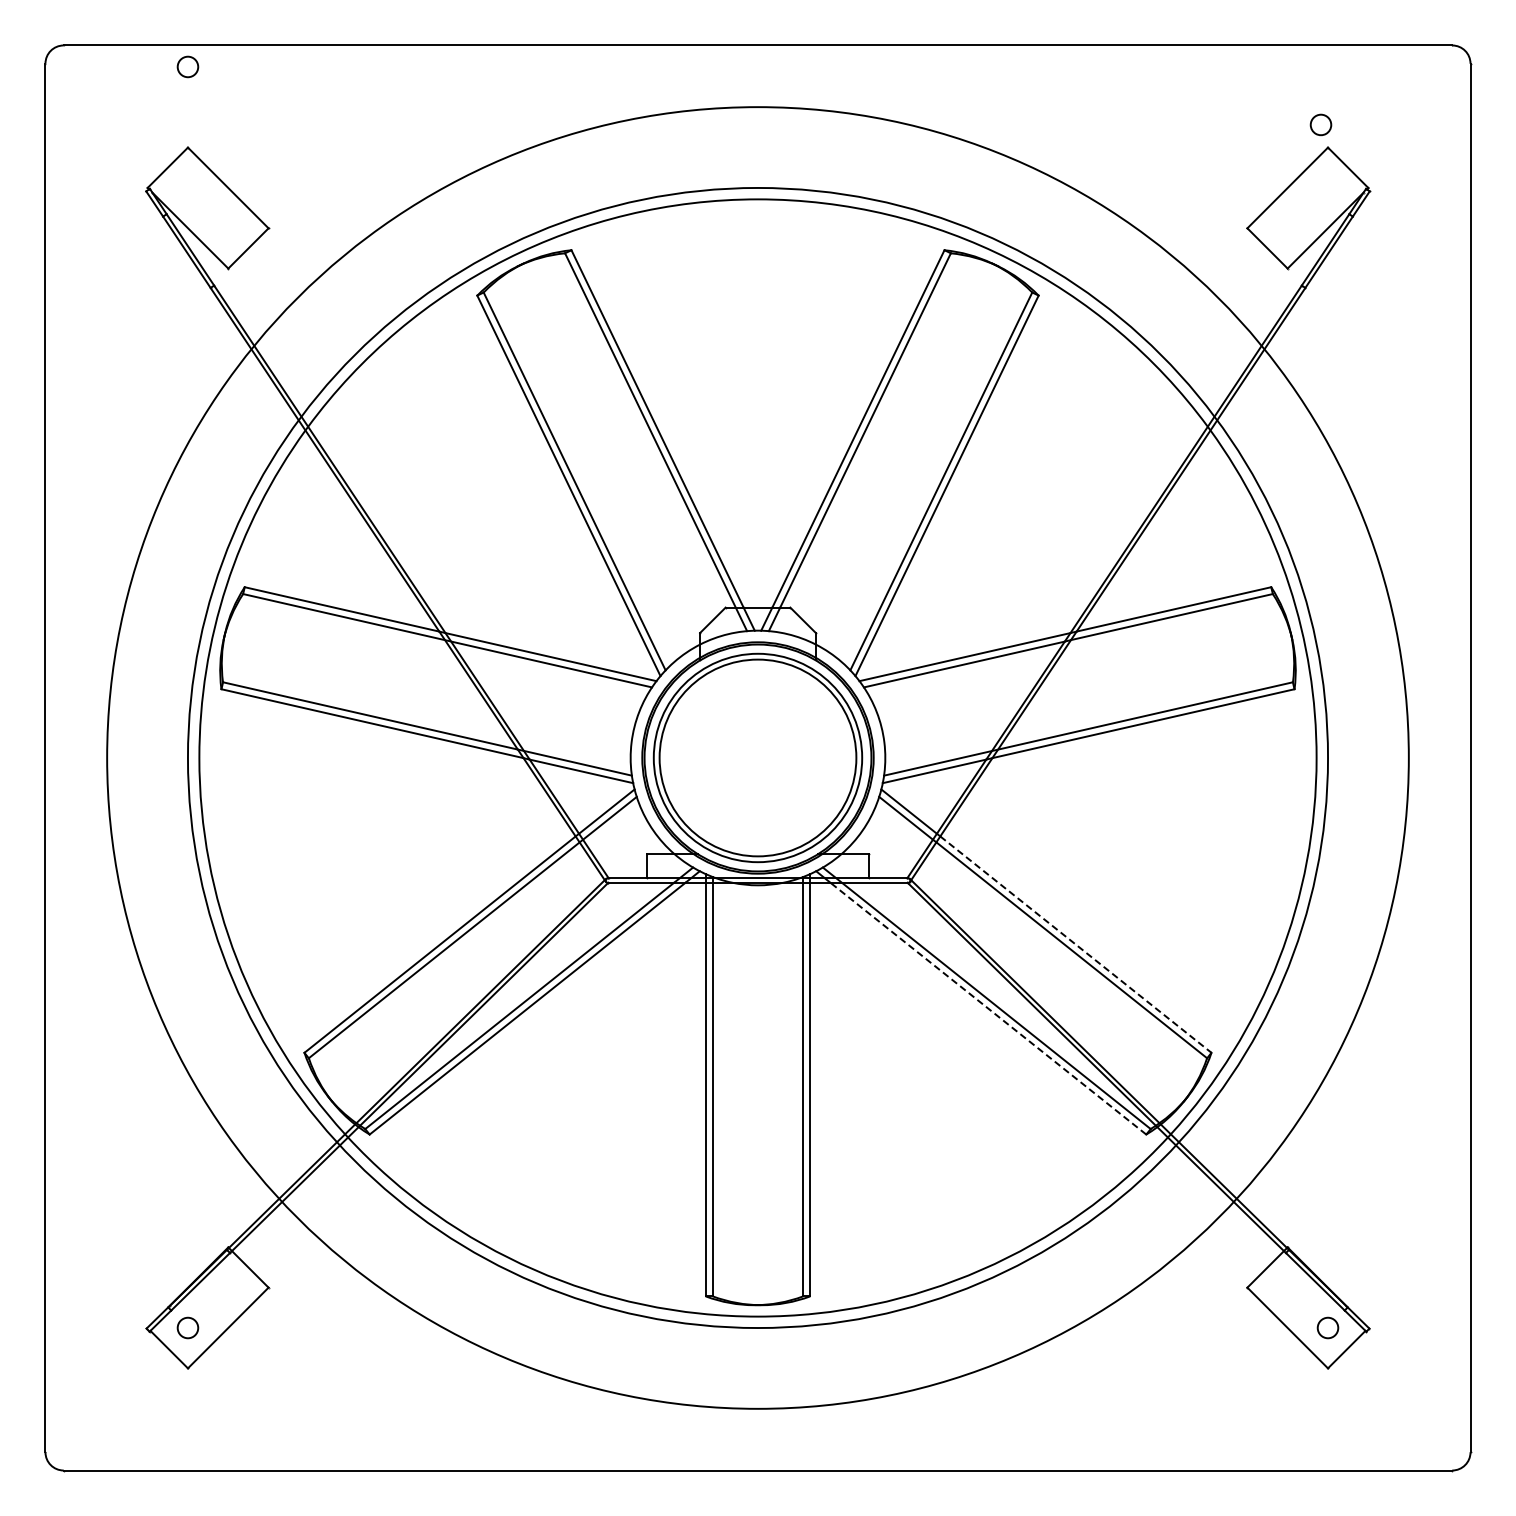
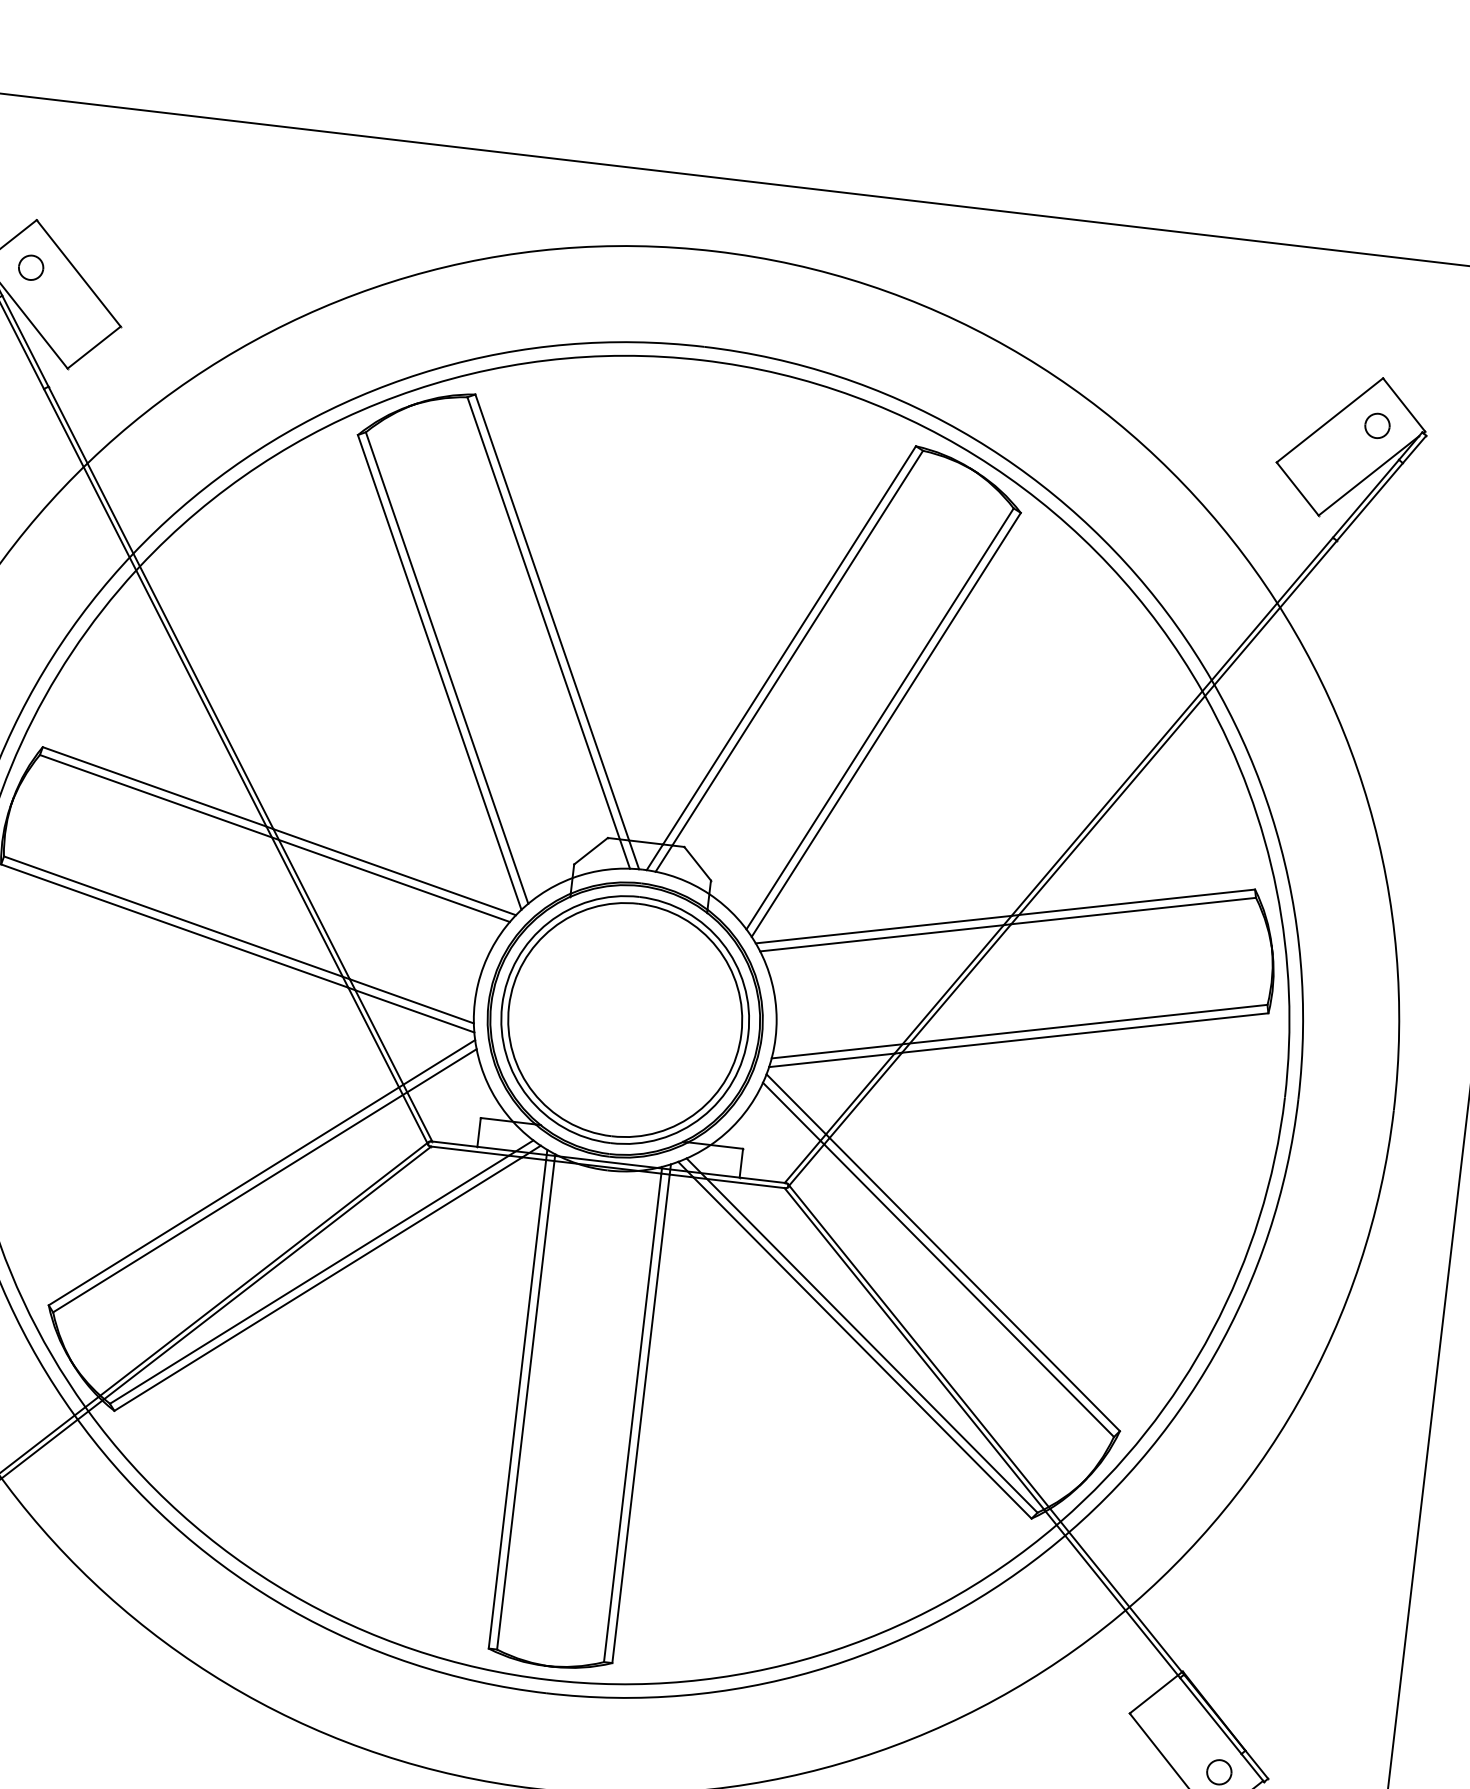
part: (187, 66) -> (30, 267), moved
part: (1320, 124) -> (1376, 425), moved
line: (1076, 944) -> (975, 1284), dashed -> solid
line: (988, 1008) -> (862, 1347), dashed -> solid

